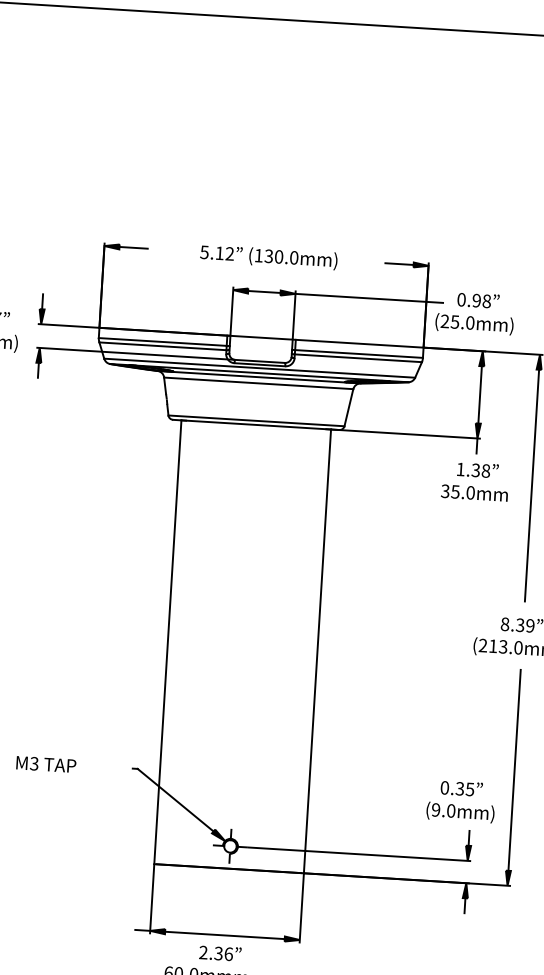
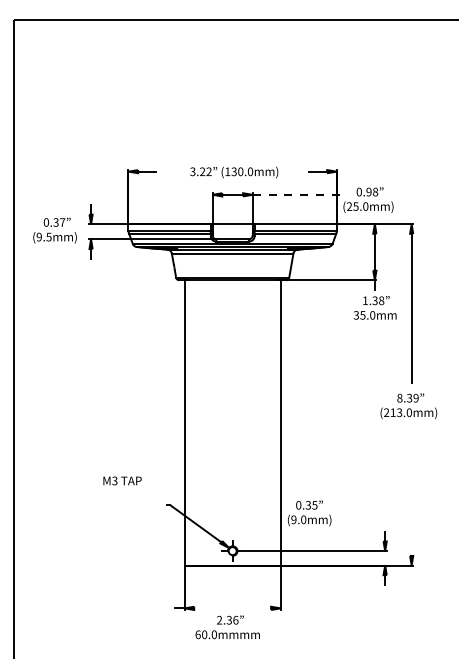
text: (211, 252) -> (197, 171), 5.12 -> 3.22
line: (369, 297) -> (300, 194), solid -> dashed
text: (46, 763) -> (122, 480), moved
line: (514, 769) -> (411, 490), removed
text: (460, 801) -> (309, 513), moved
line: (224, 935) -> (232, 608), removed

